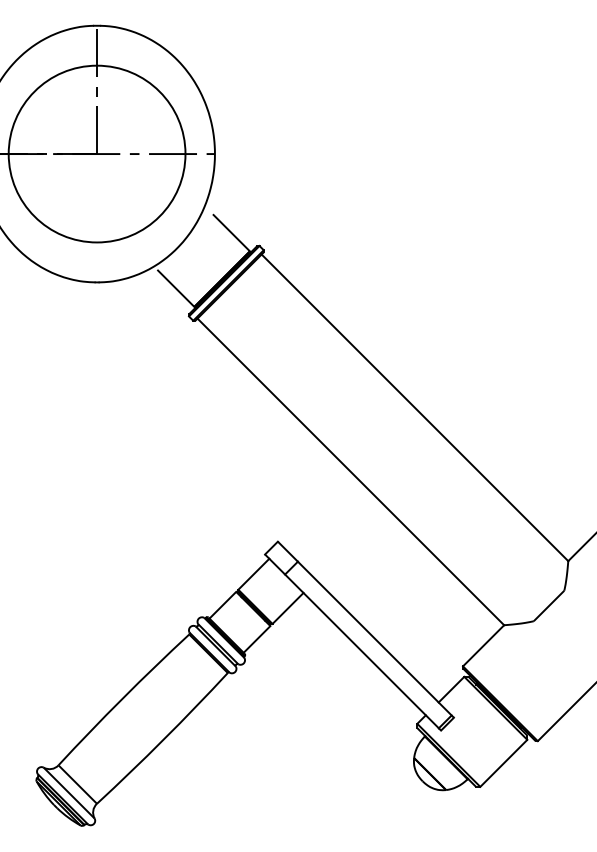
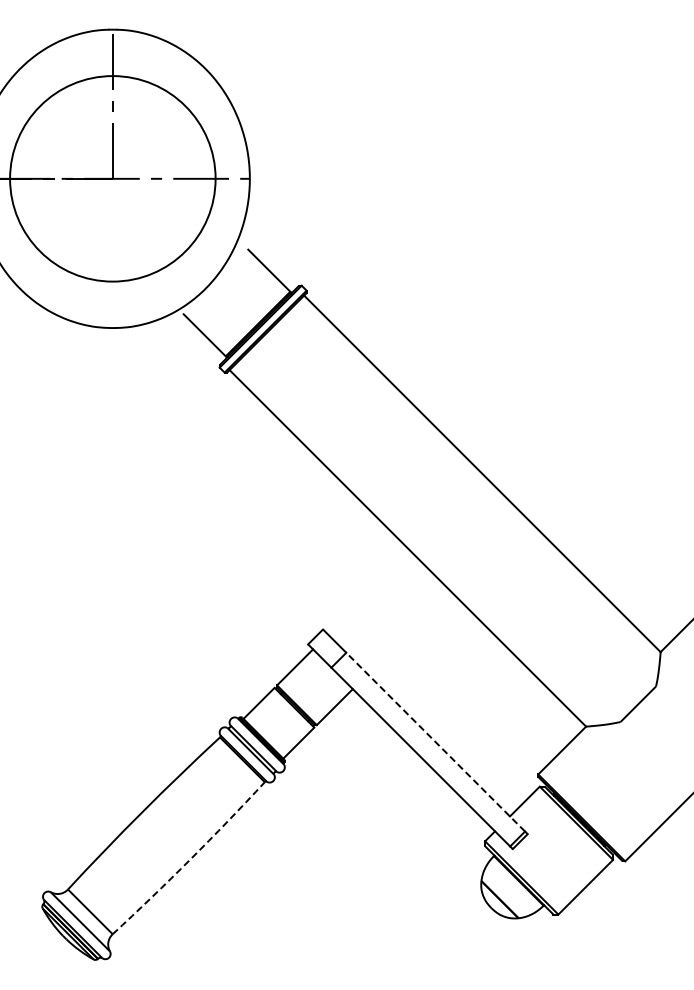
line: (374, 638) -> (435, 741), solid -> dashed
arc: (163, 739) -> (190, 859), solid -> dashed

